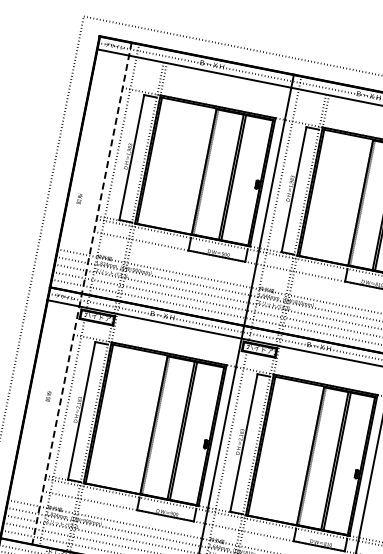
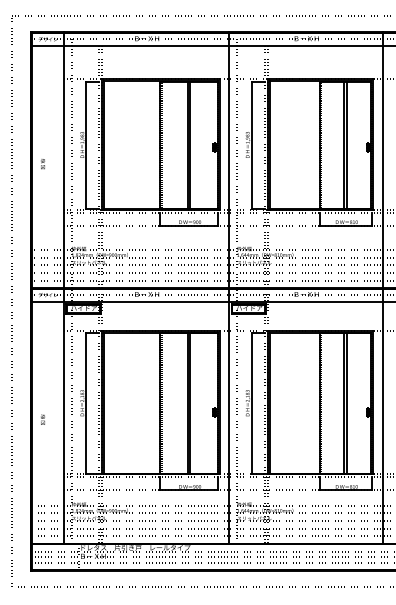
text: (78, 199) -> (42, 164), moved
line: (81, 293) -> (63, 288), dashed -> solid
text: (48, 396) -> (42, 419), moved

